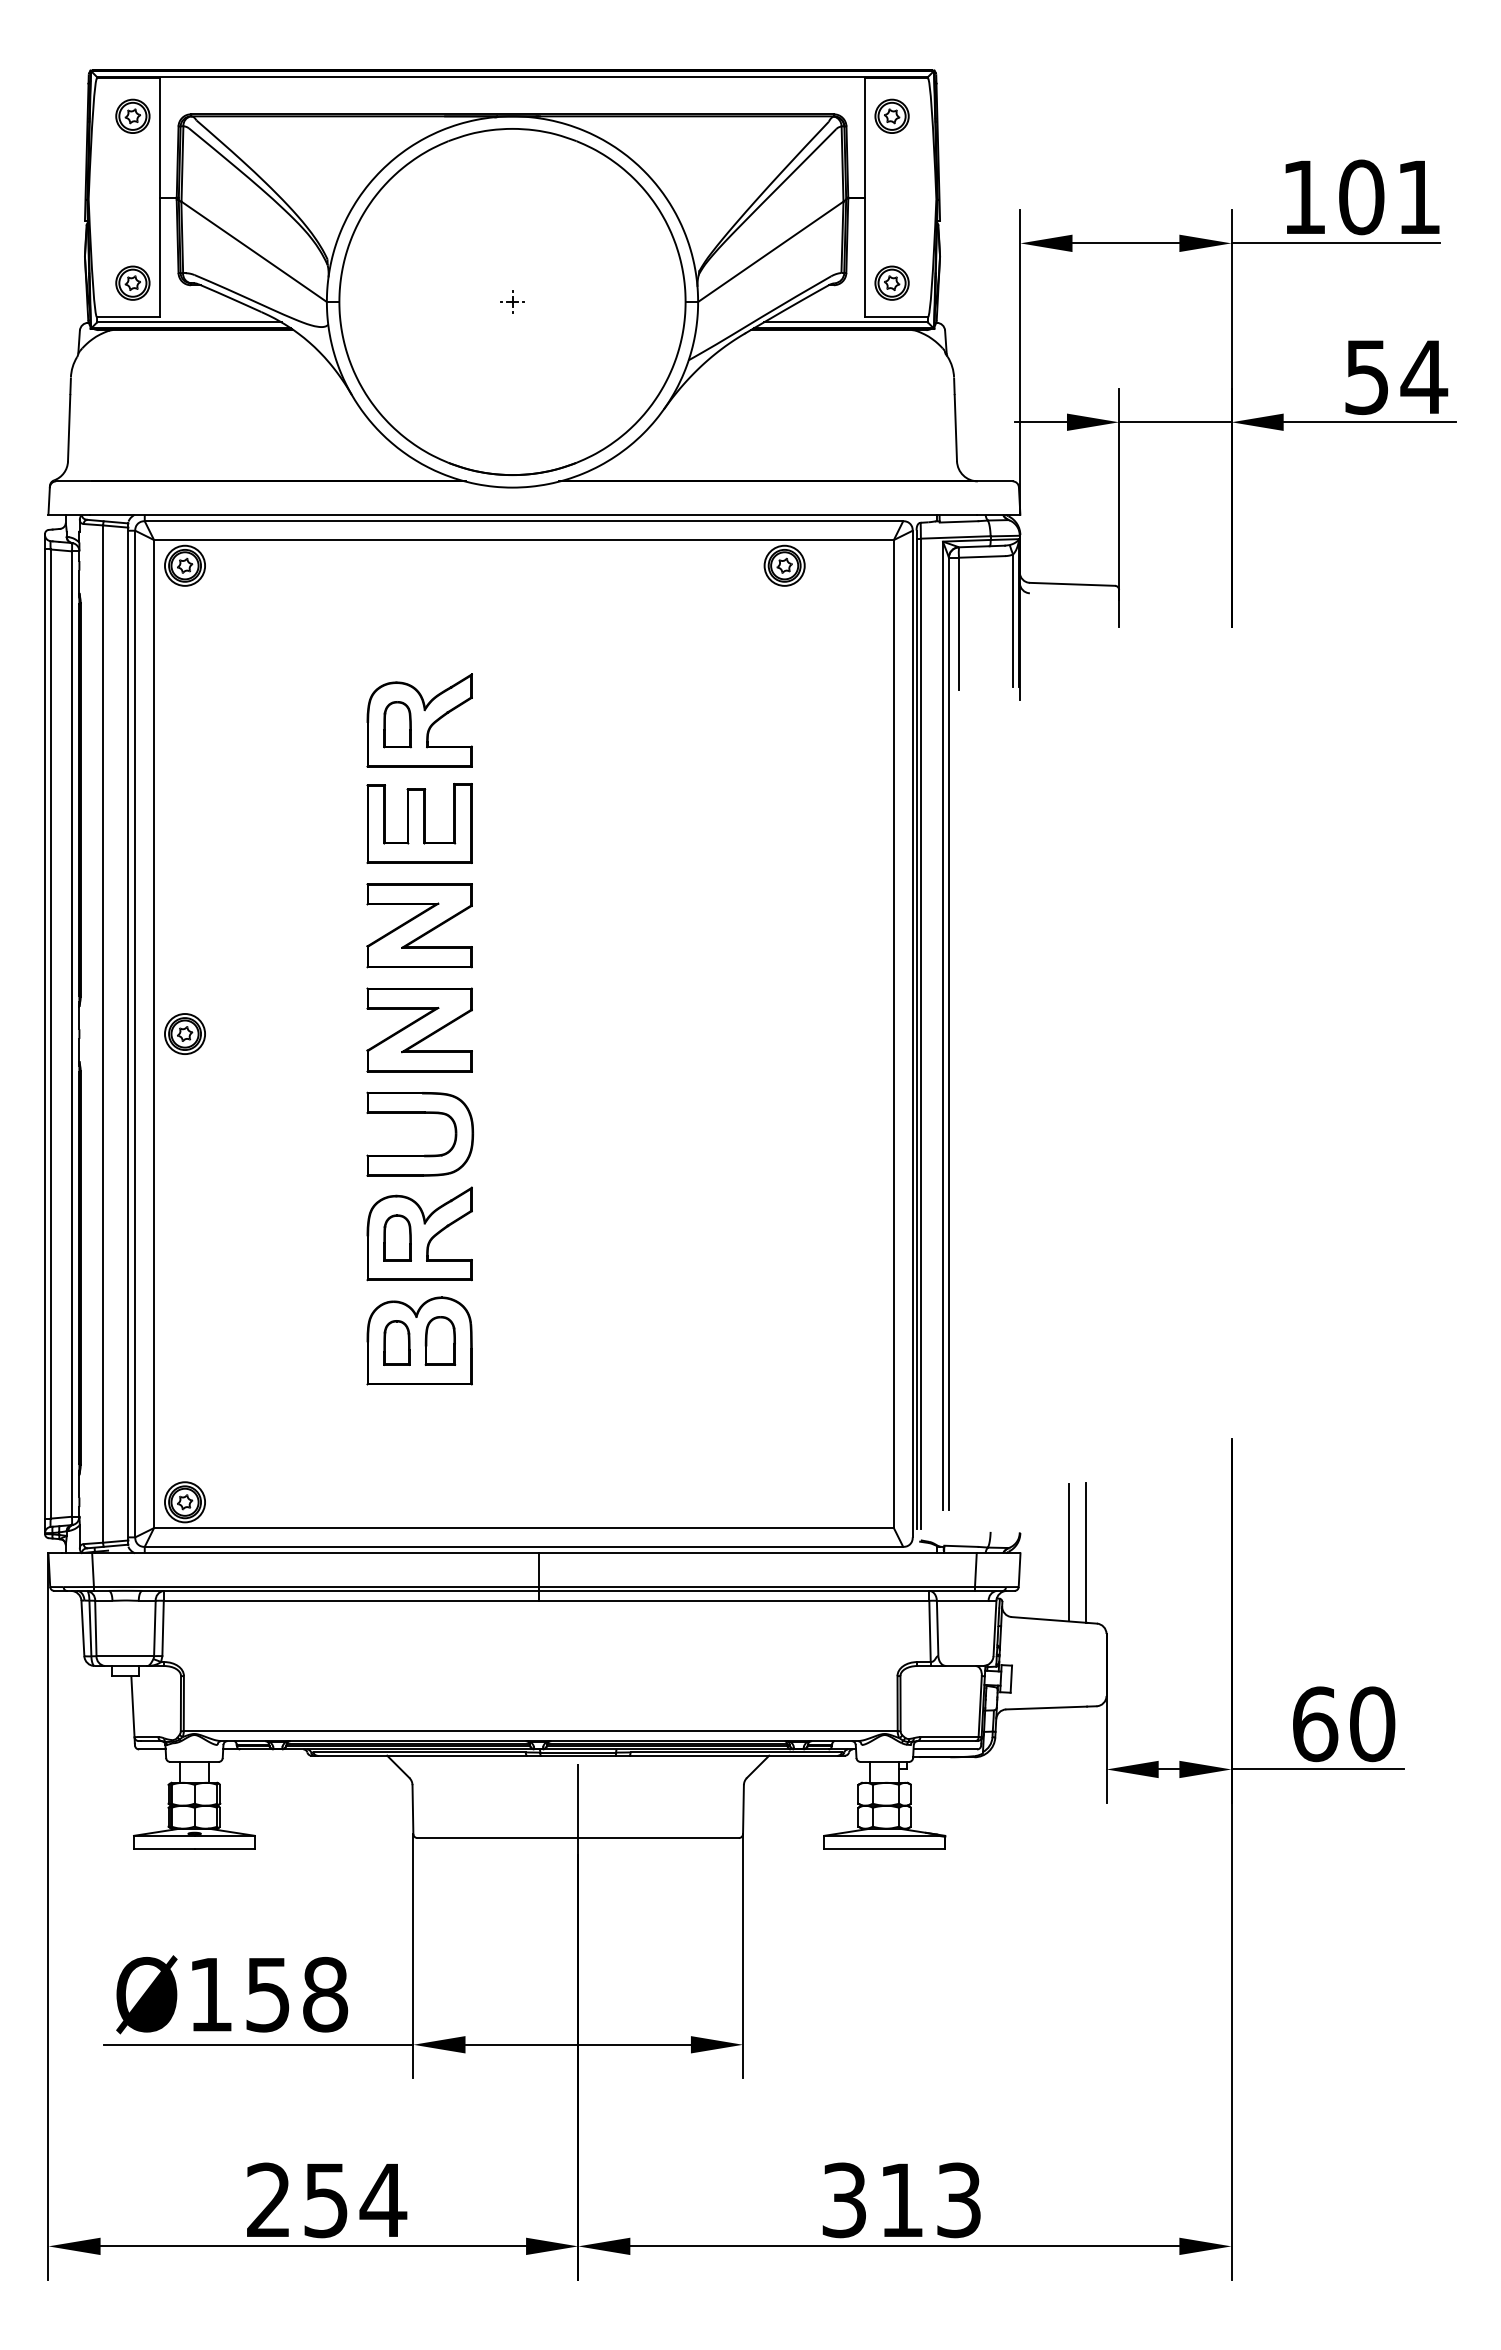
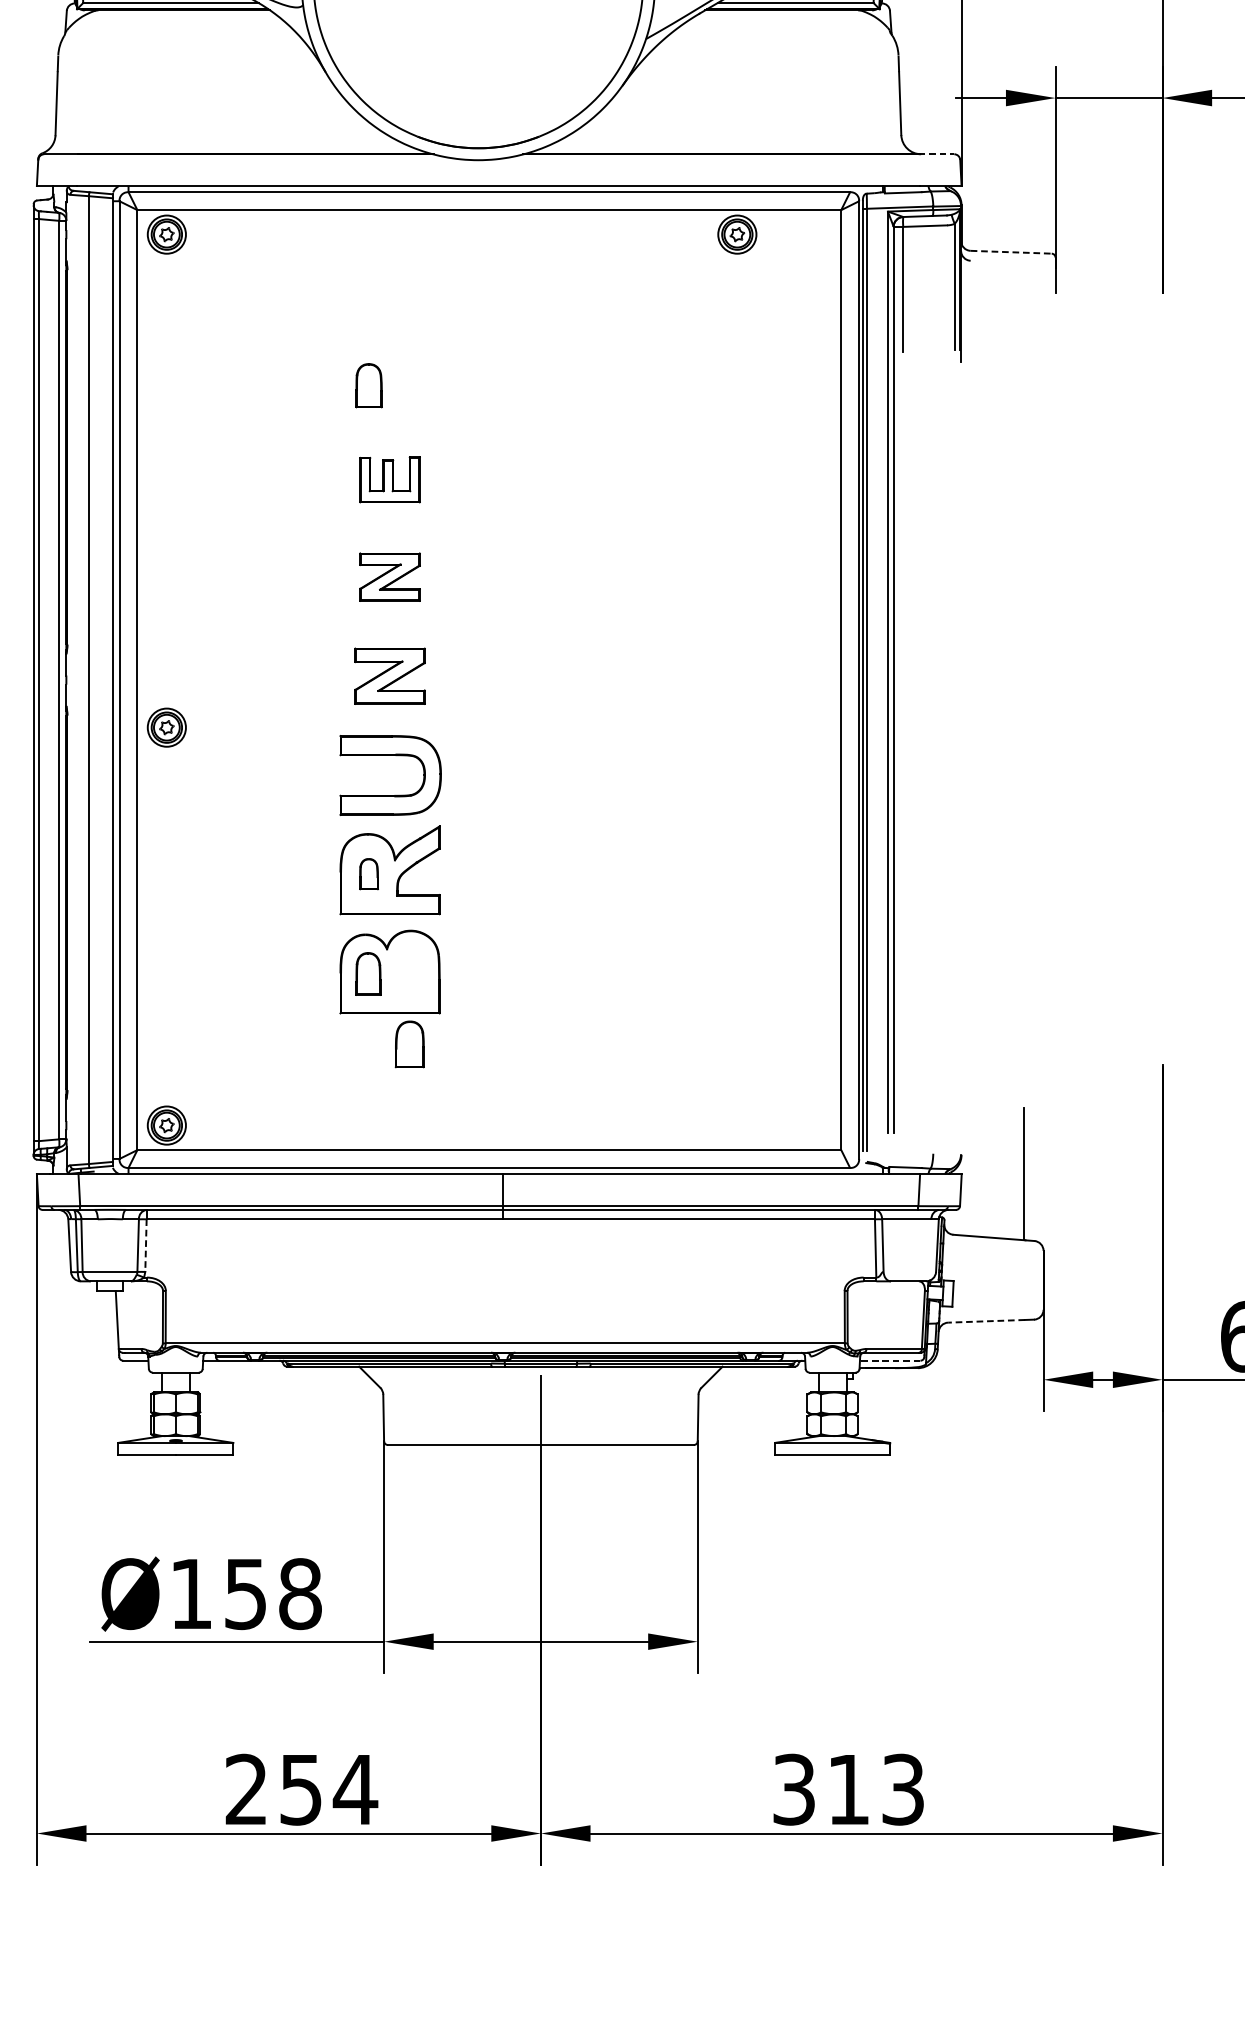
line: (993, 481) -> (936, 154), solid -> dashed
line: (1072, 584) -> (1011, 252), solid -> dashed
part: (419, 720) -> (389, 381), removed
part: (419, 823) -> (389, 479), size x0.6
part: (419, 925) -> (389, 576), size x0.6
part: (419, 1029) -> (389, 675), size x0.7
part: (184, 1033) -> (166, 727), moved
part: (397, 1237) -> (368, 873), size x0.7
part: (440, 1340) -> (409, 1043), moved
line: (1068, 1552) -> (1007, 1173), removed
line: (163, 1628) -> (146, 1245), solid -> dashed
line: (1046, 1708) -> (986, 1321), solid -> dashed
line: (945, 1749) -> (890, 1360), solid -> dashed

